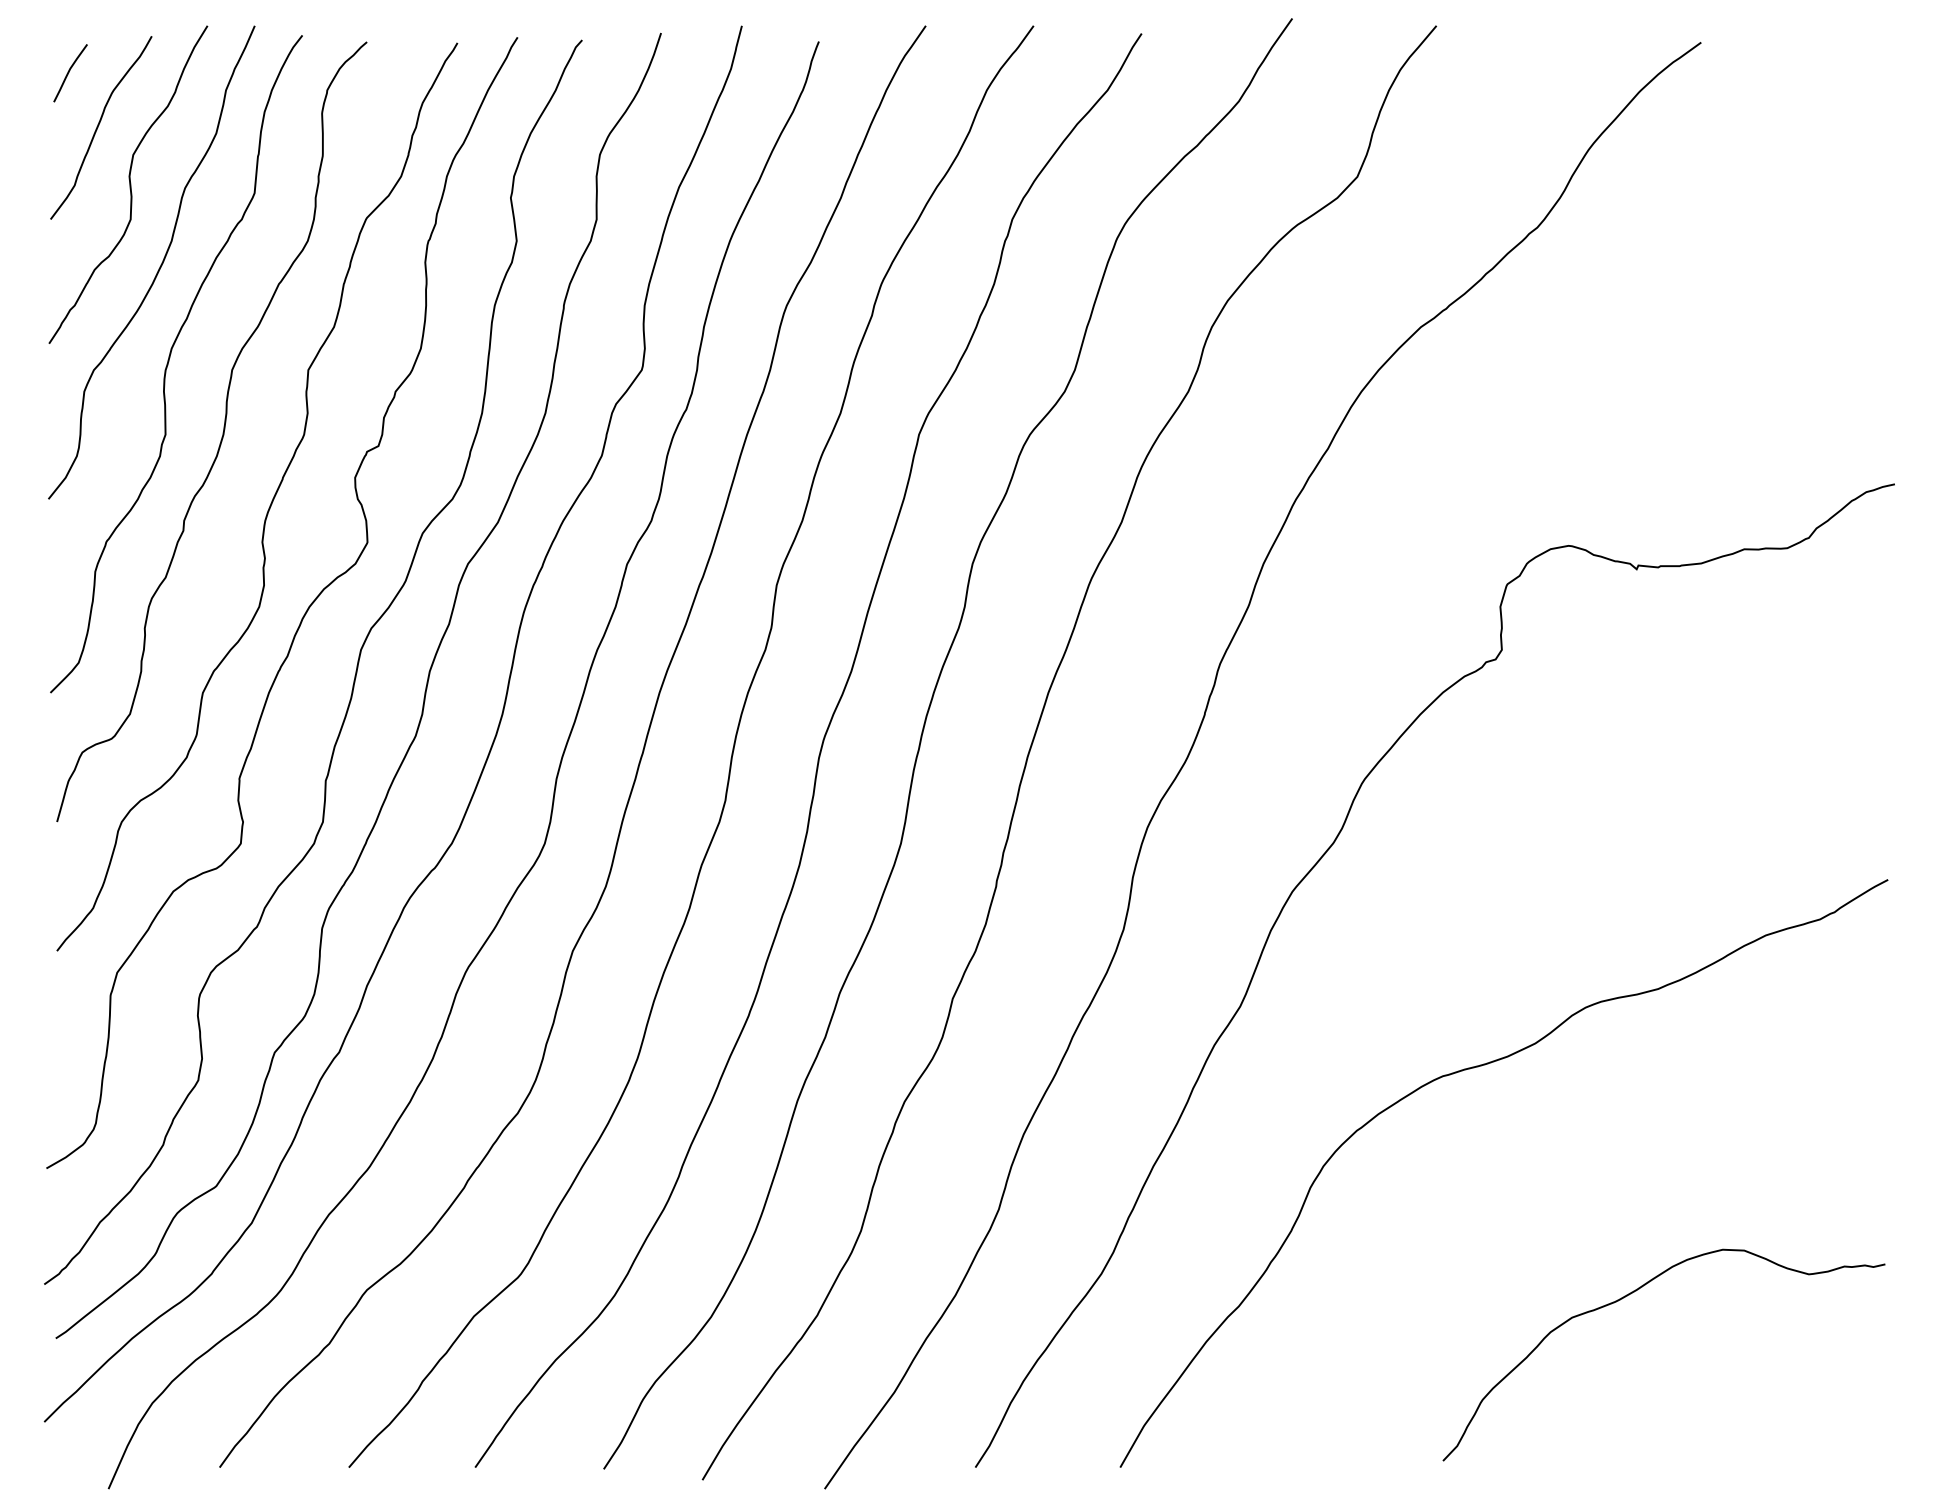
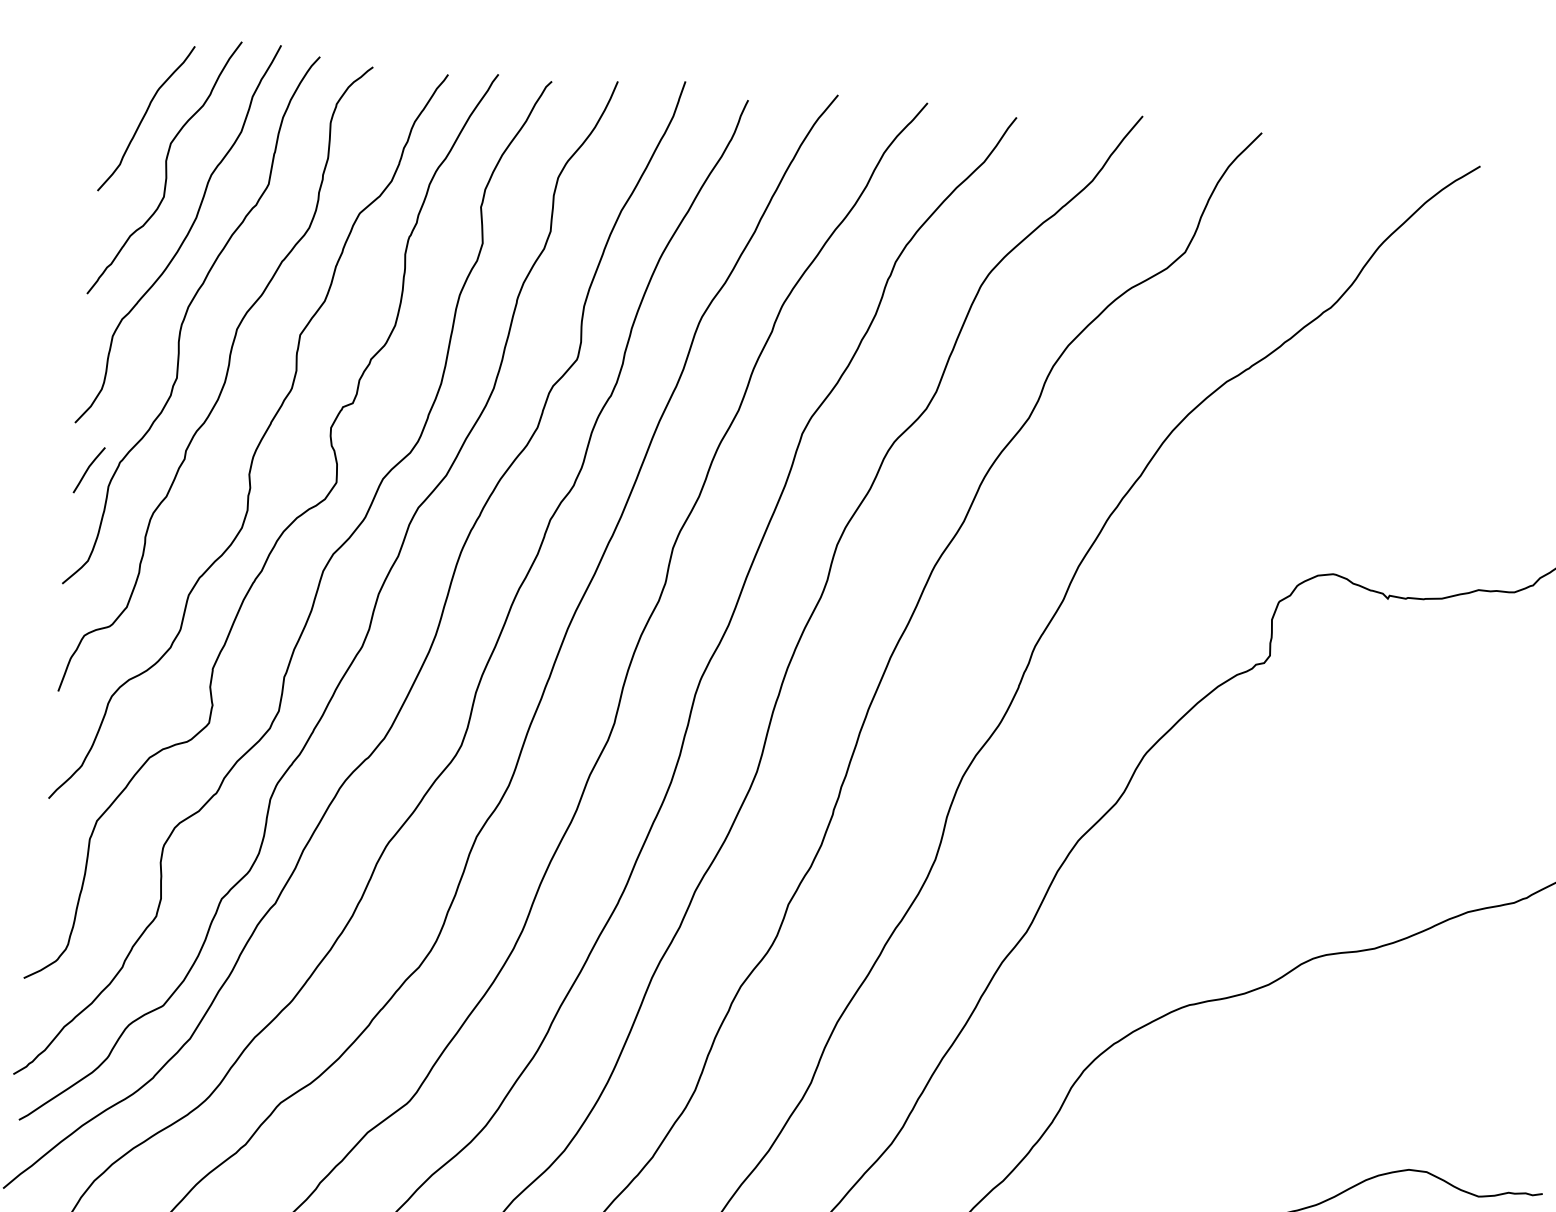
curve: (69, 72) -> (88, 469), moved

